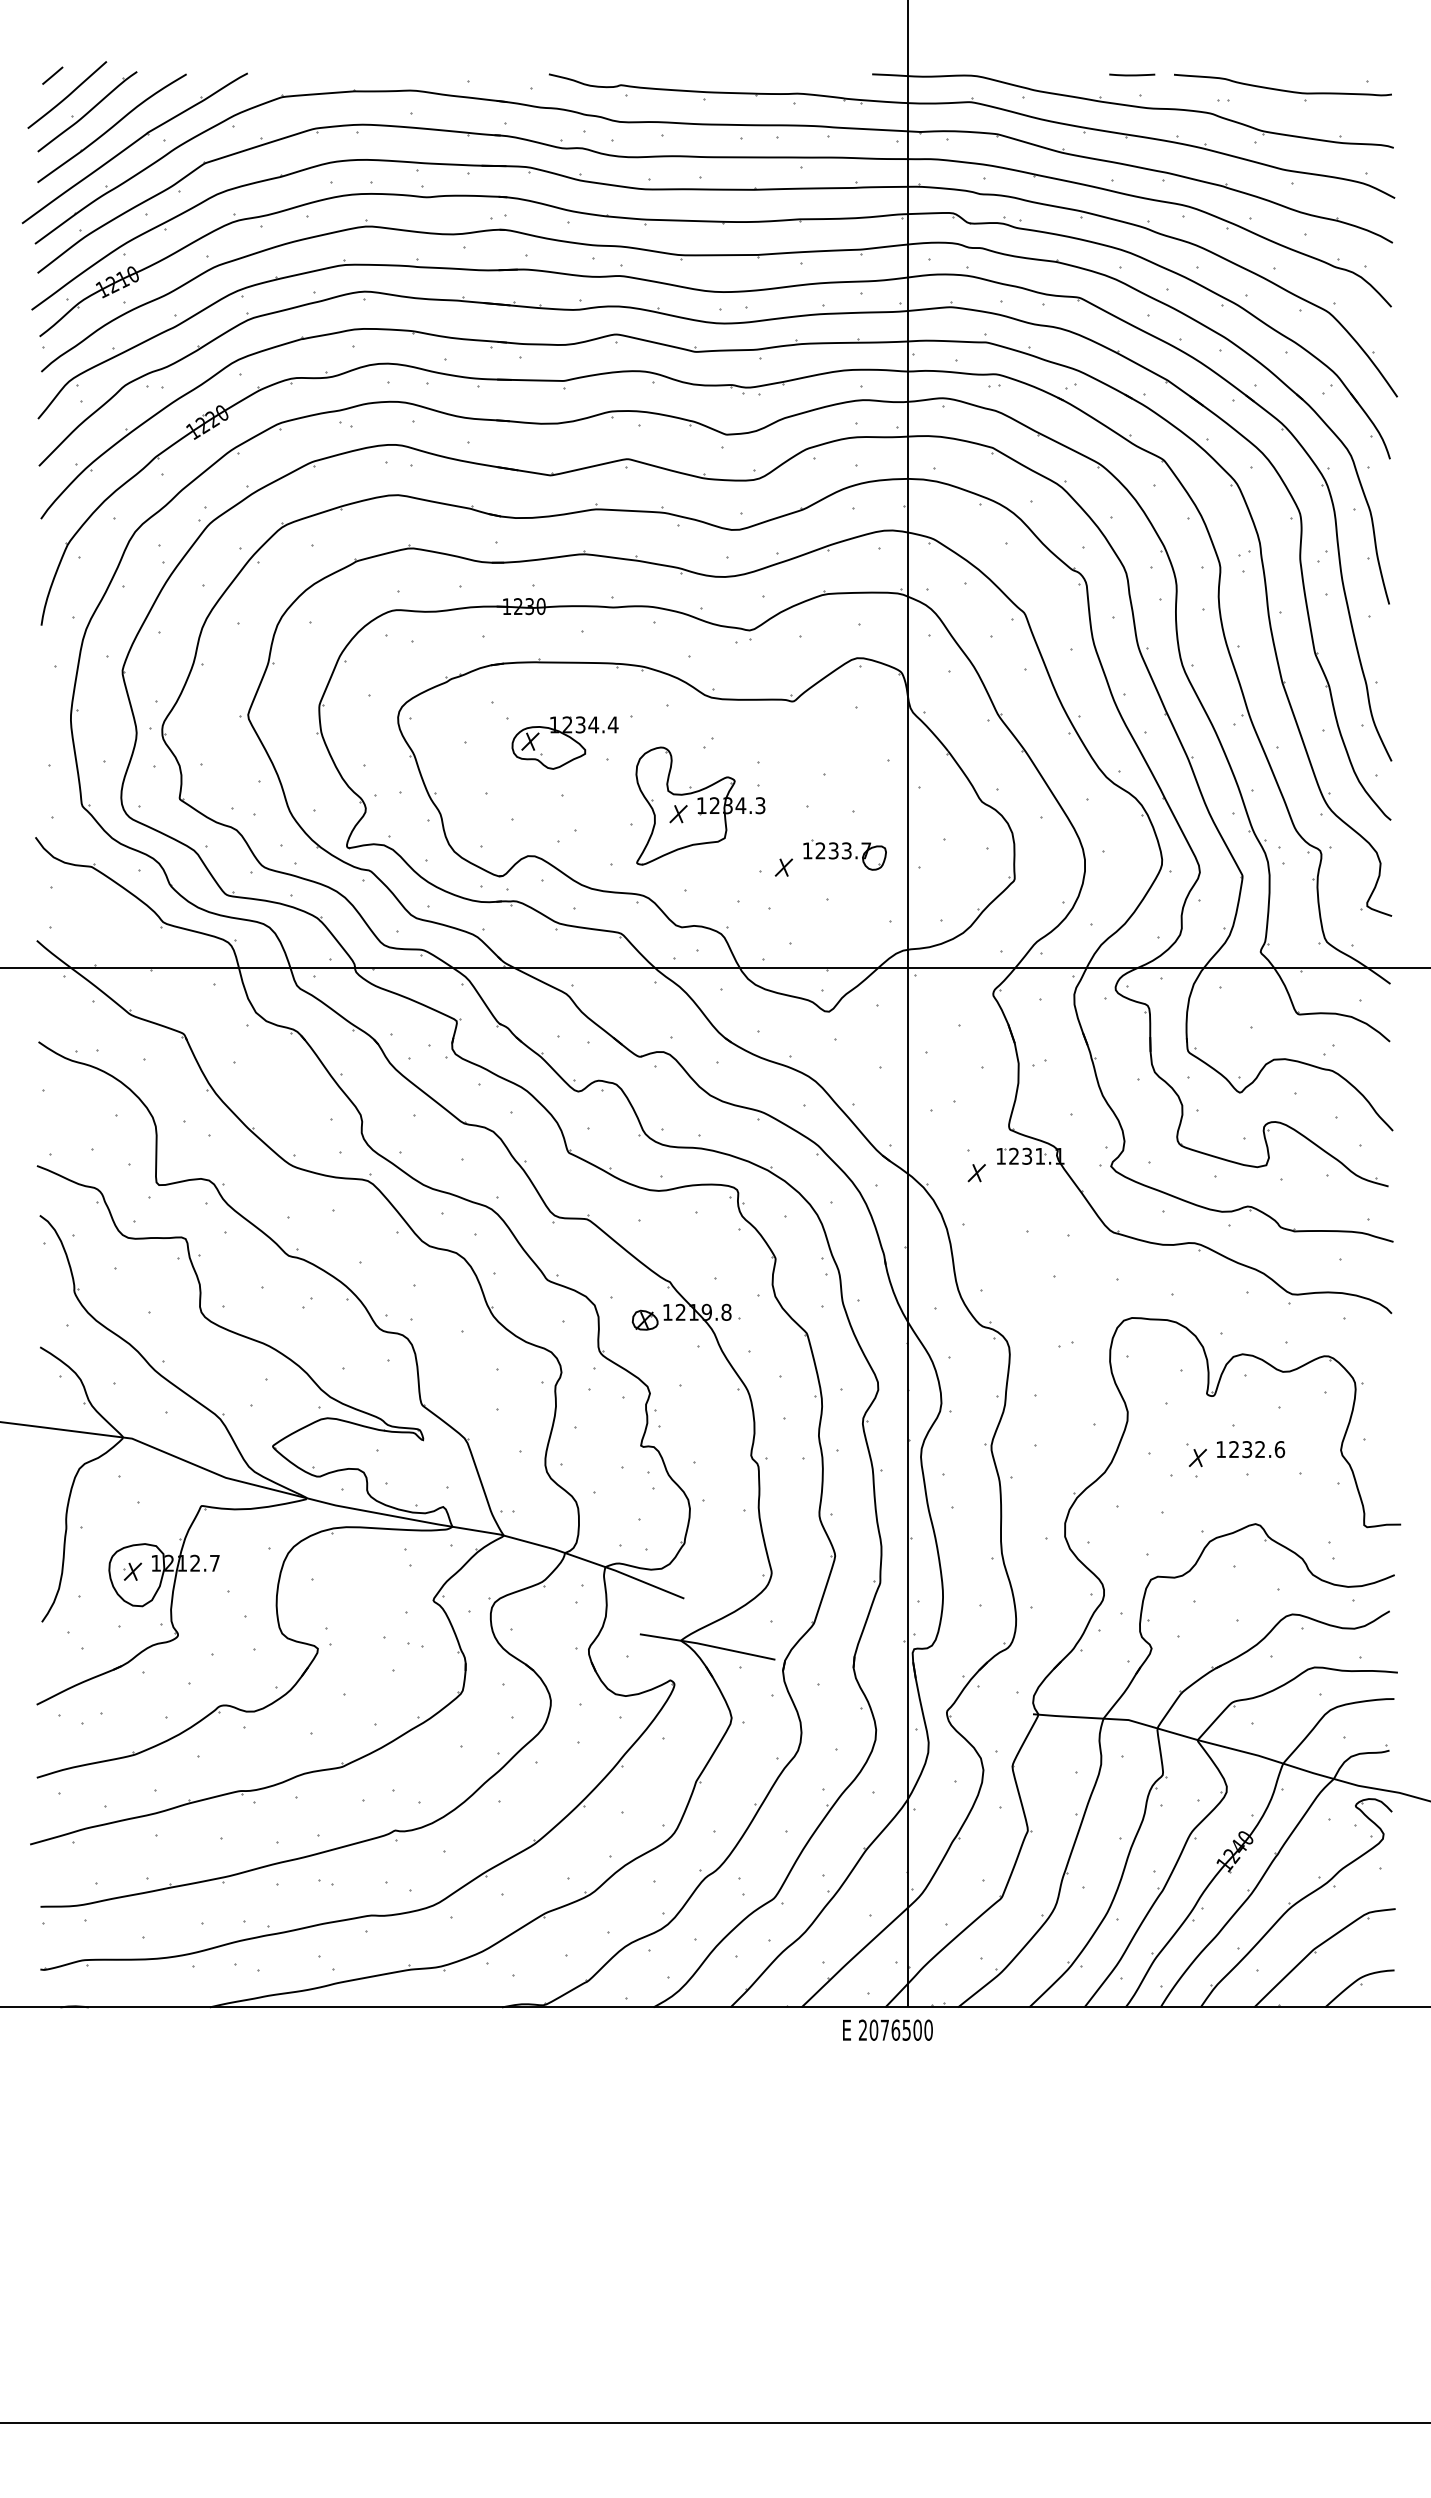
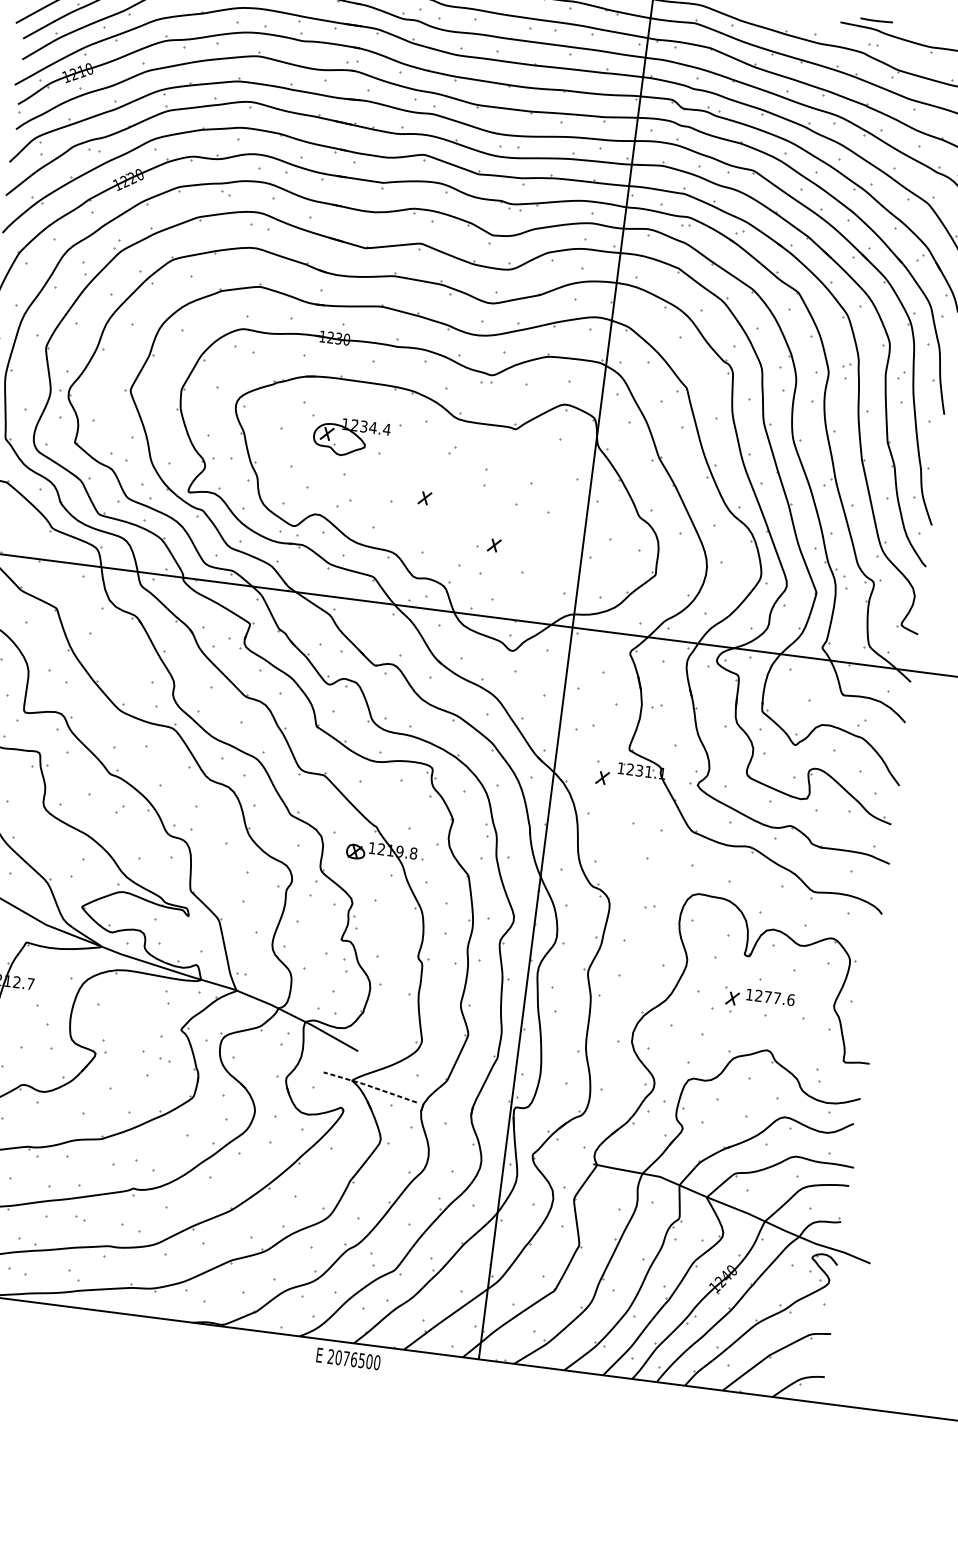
line: (1132, 74) -> (876, 20), moved
part: (700, 805) -> (441, 494), removed
part: (844, 854) -> (538, 541), removed
text: (1253, 1449) -> (772, 997), 1232.6 -> 1277.6
line: (706, 1645) -> (369, 1086), solid -> dashed
text: (887, 2029) -> (348, 1358), moved

